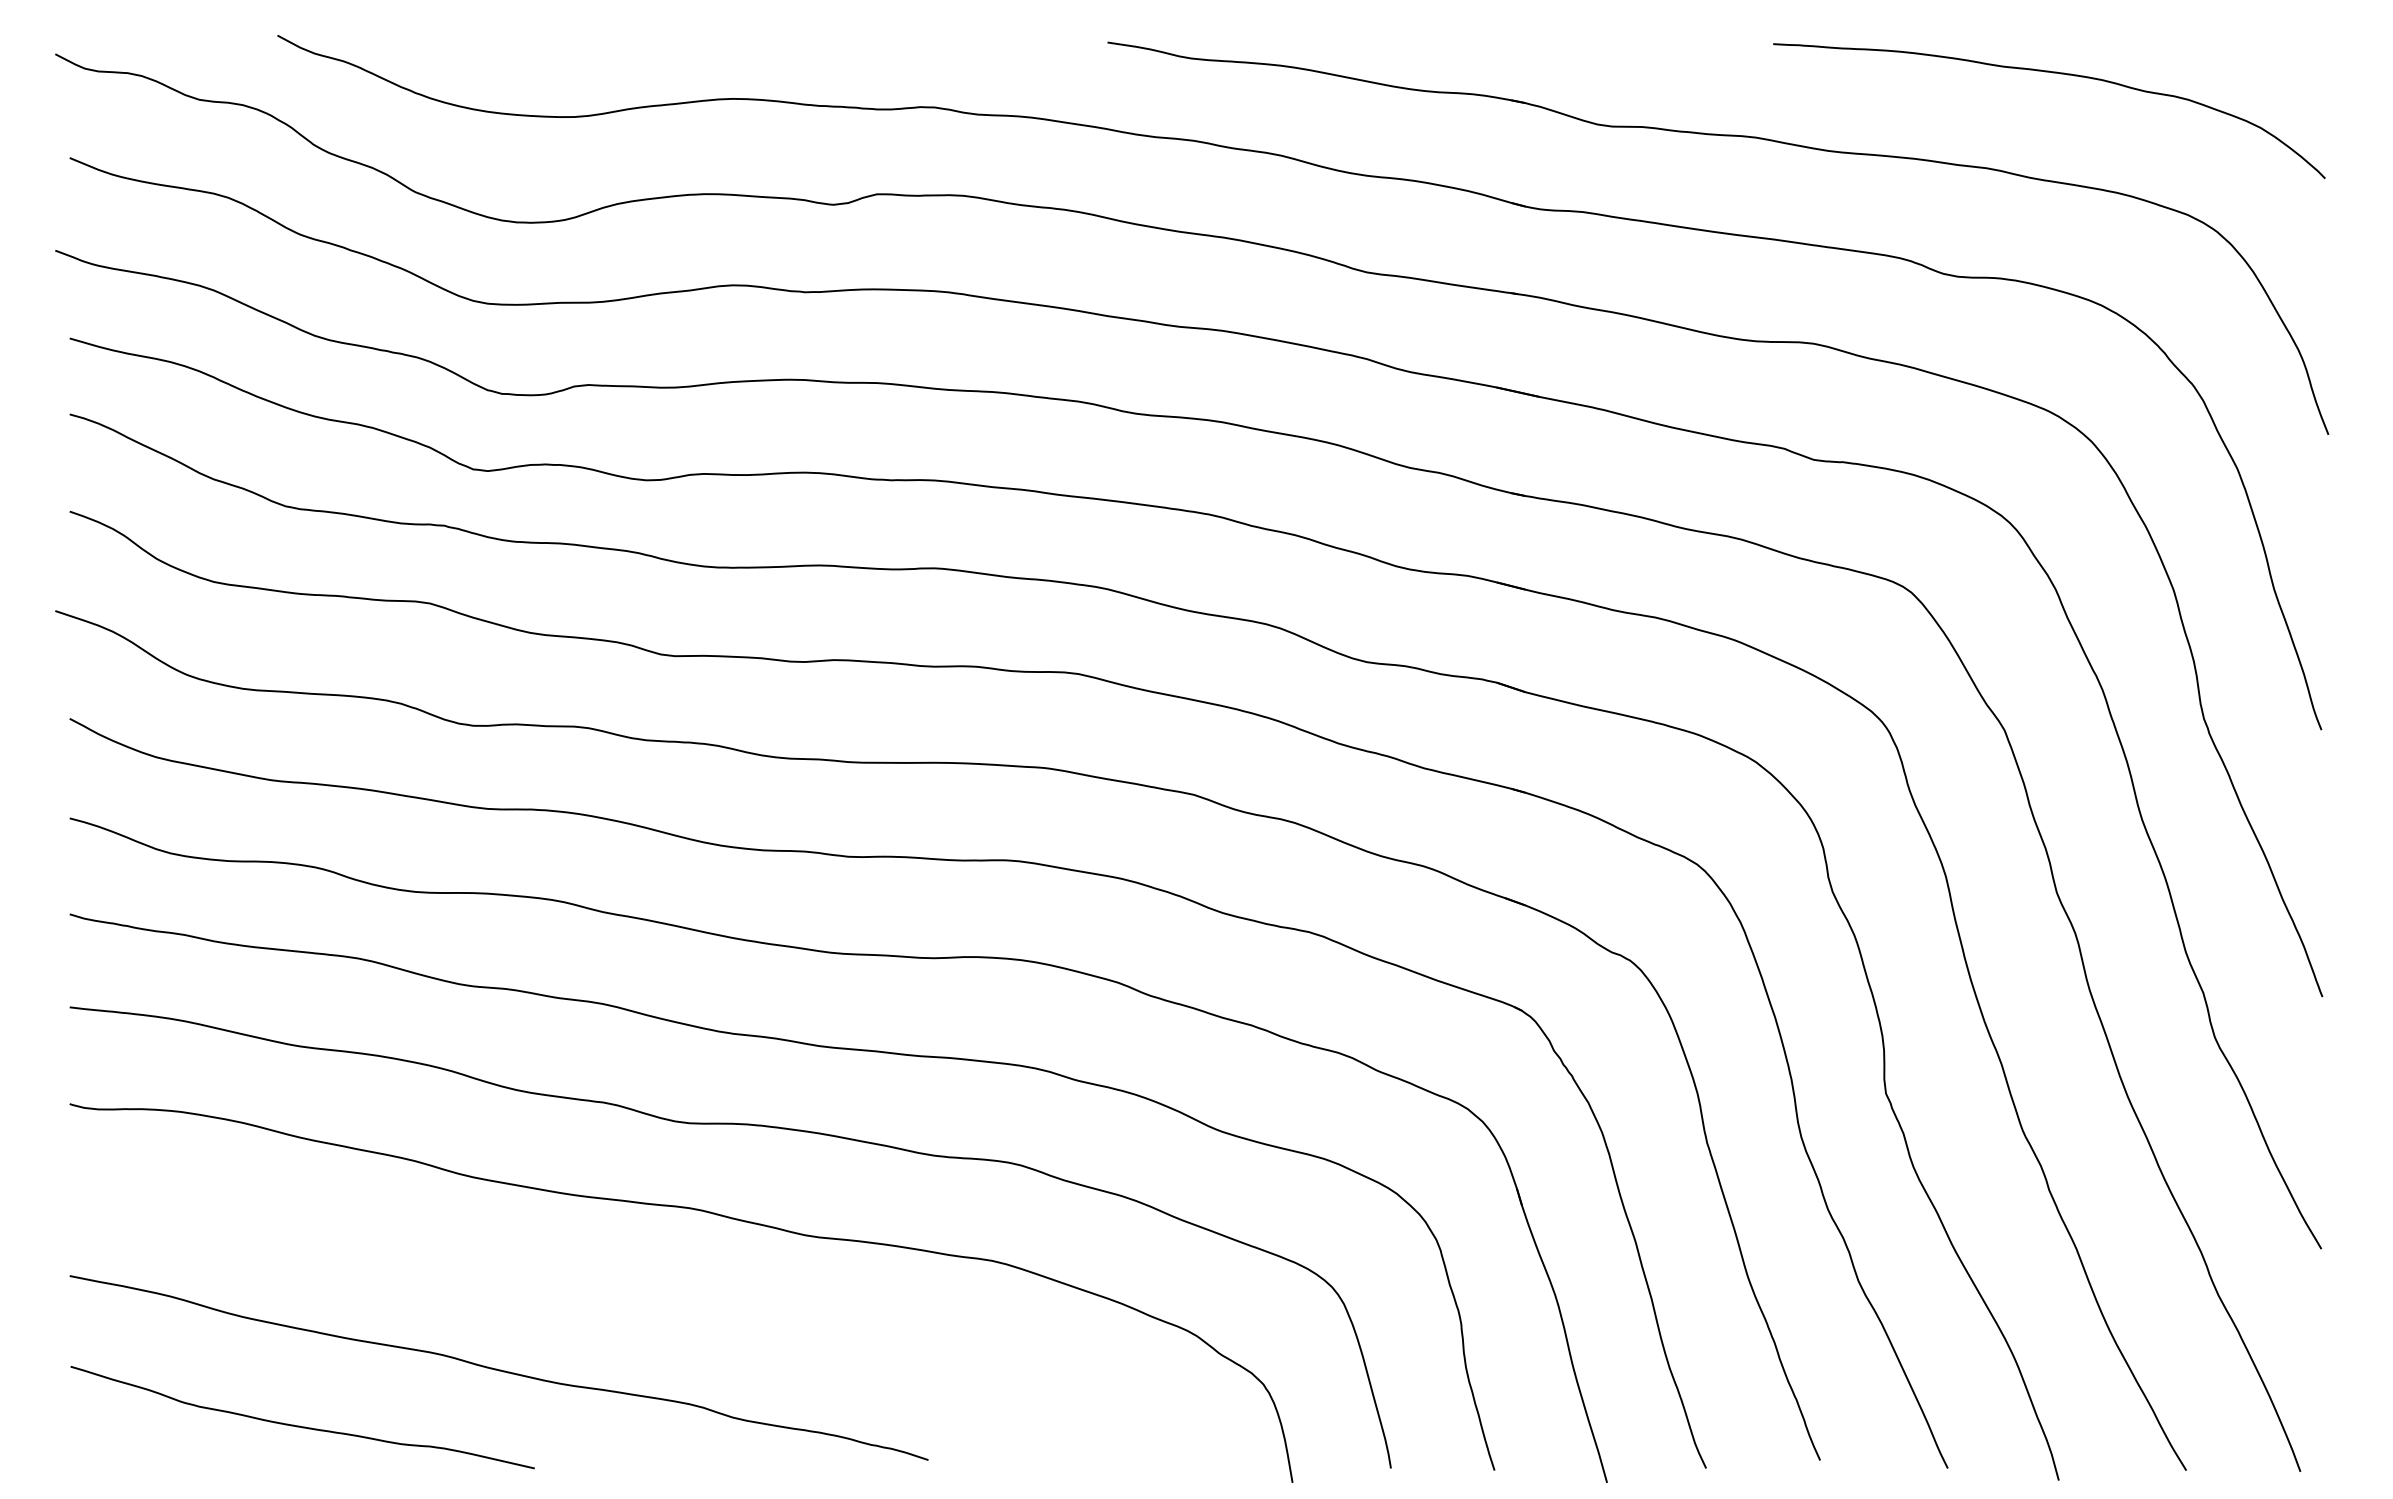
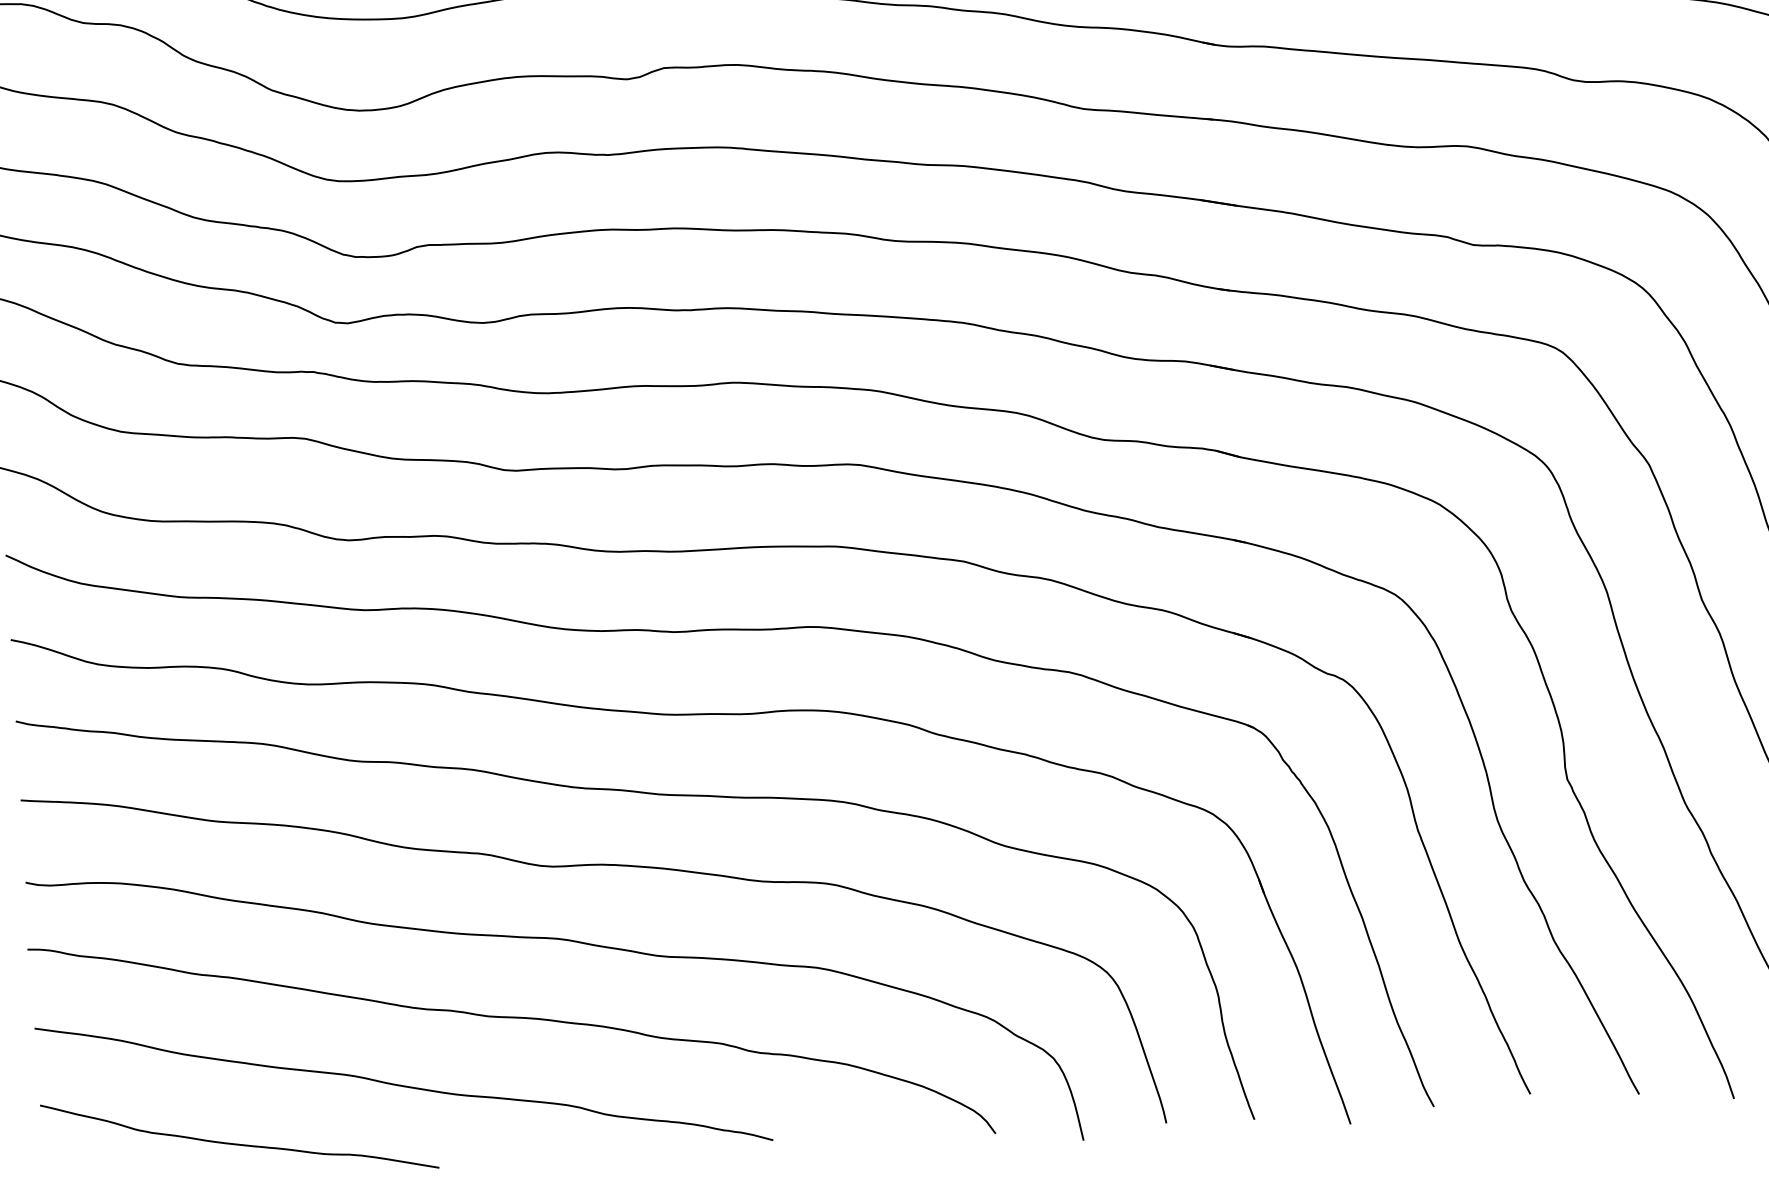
curve: (630, 1298) -> (511, 1018), added

